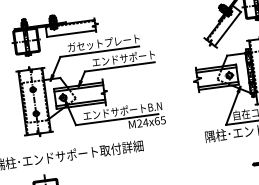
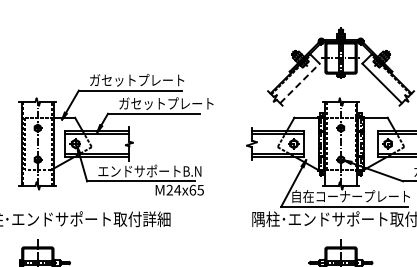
line: (227, 29) -> (299, 83), solid -> dashed
part: (54, 33) -> (75, 59), removed
text: (128, 57) -> (166, 103), エンドサポート -> ガセットプレート

